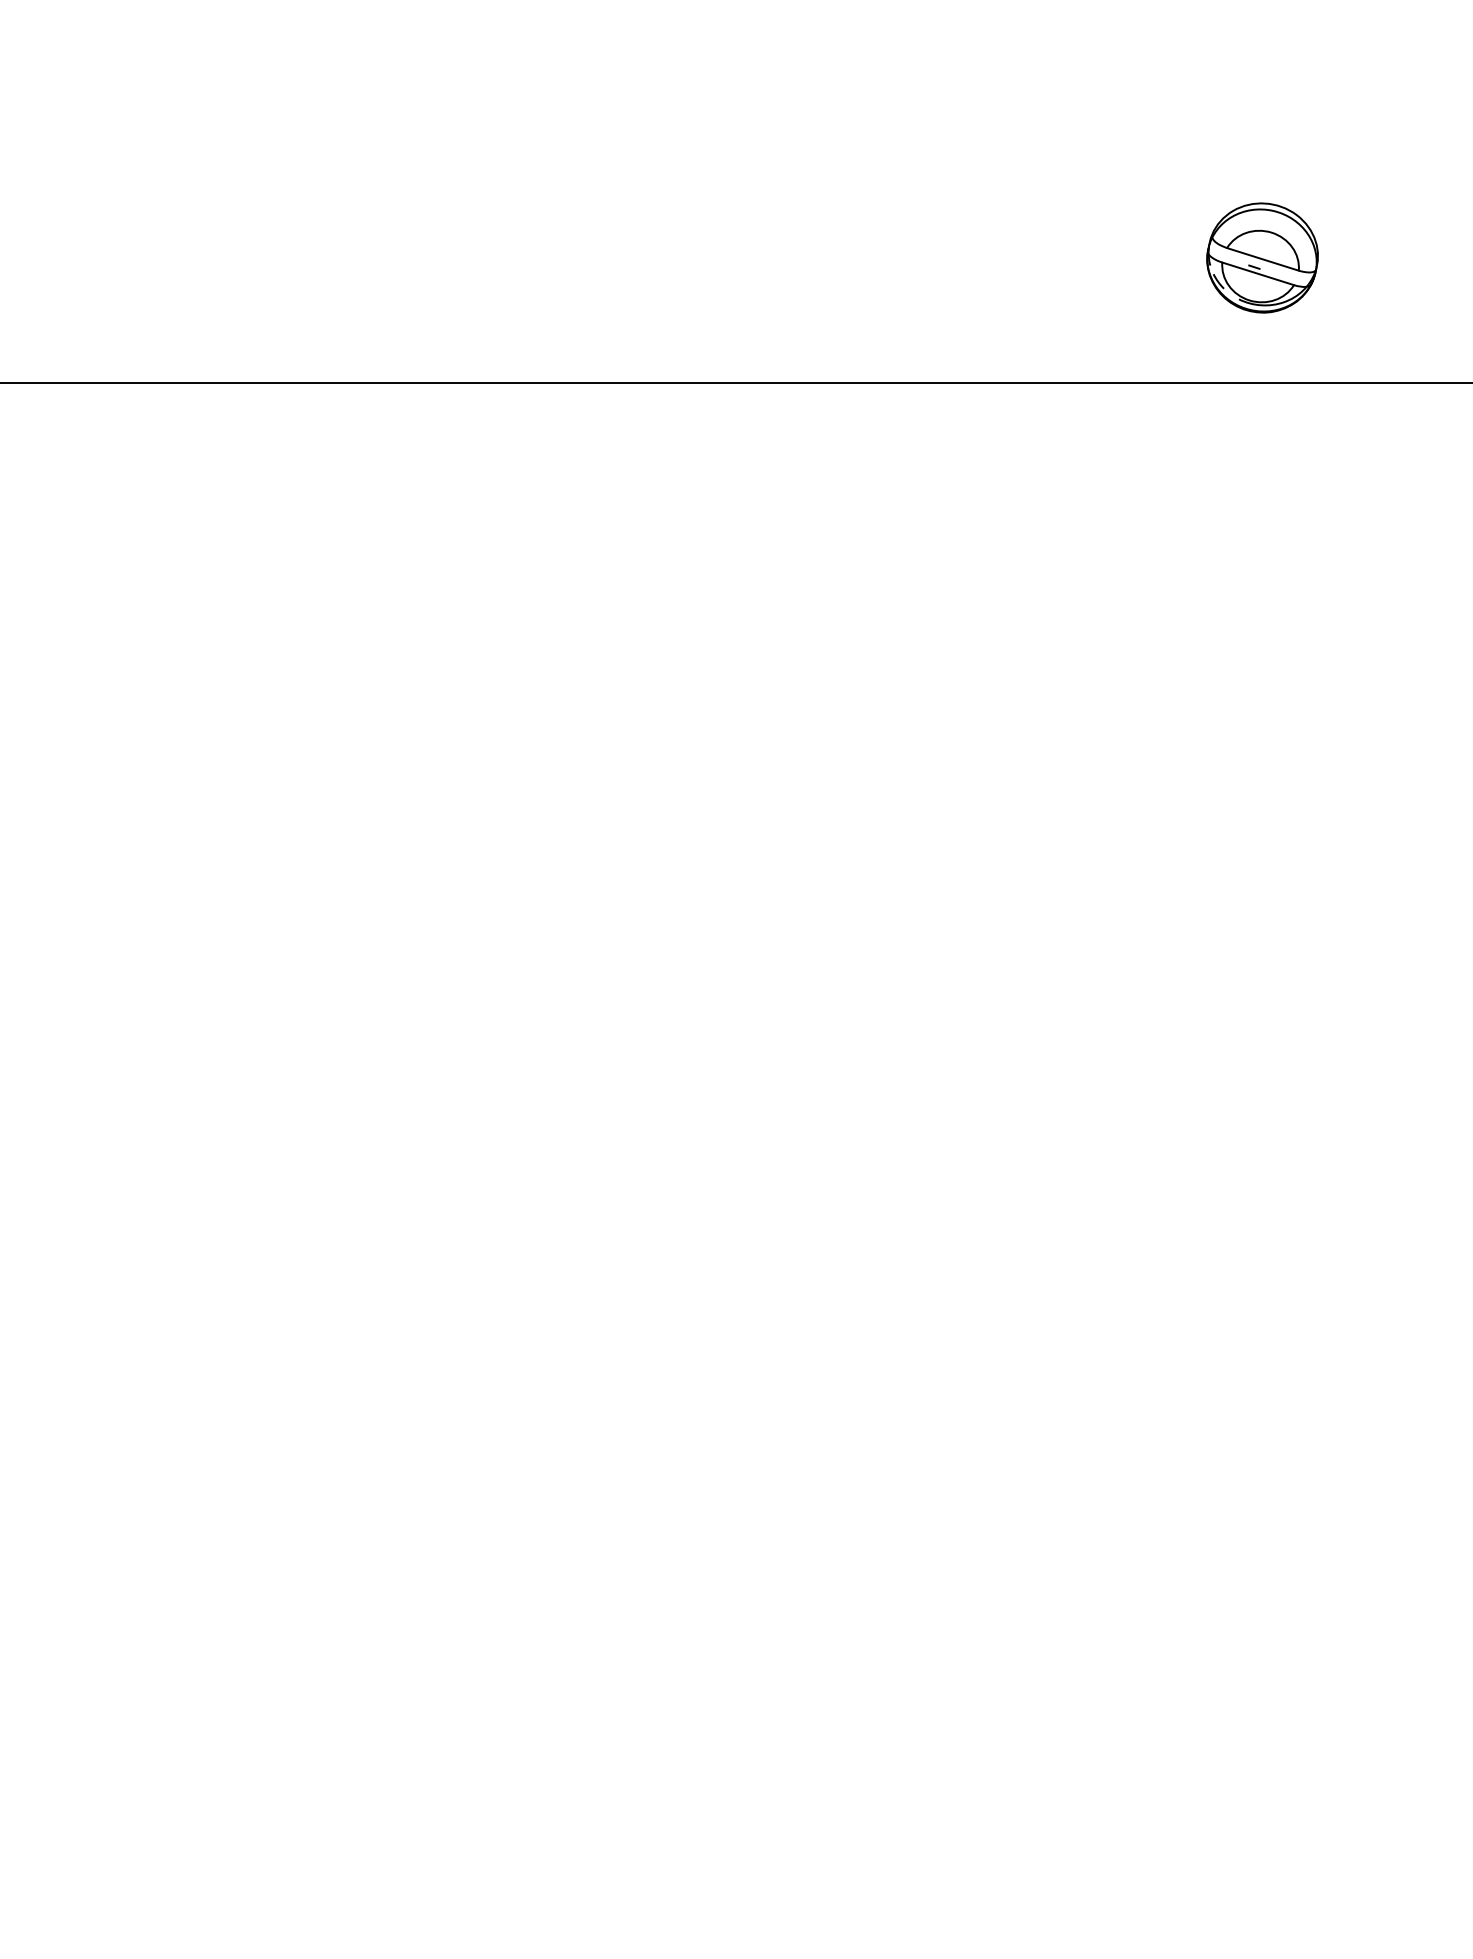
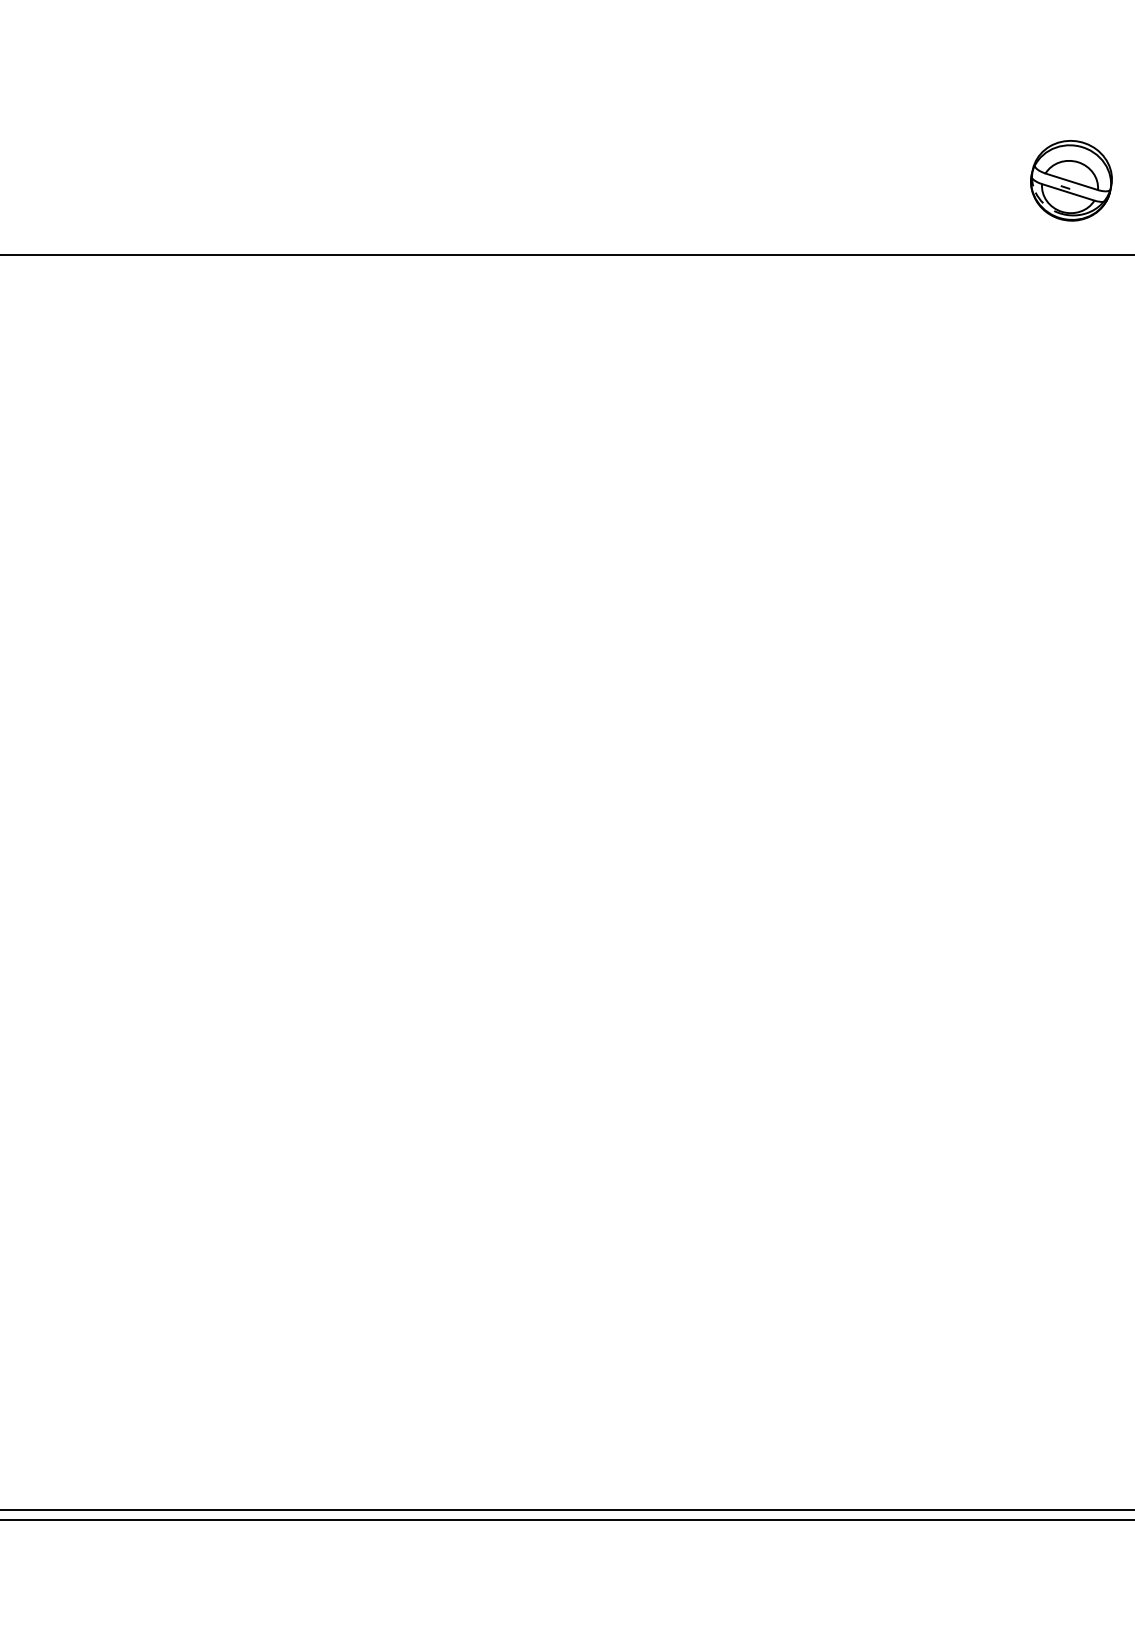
part: (1262, 257) -> (1071, 180), moved

